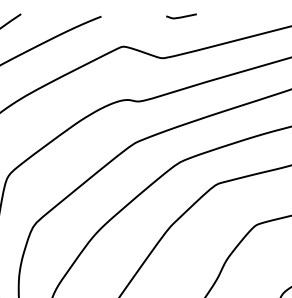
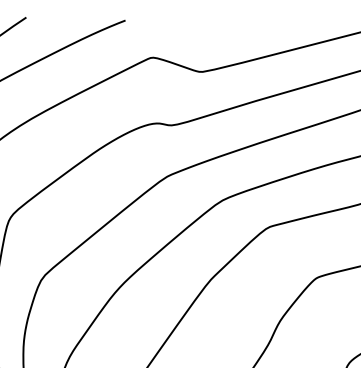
curve: (181, 16) -> (224, 20), removed

